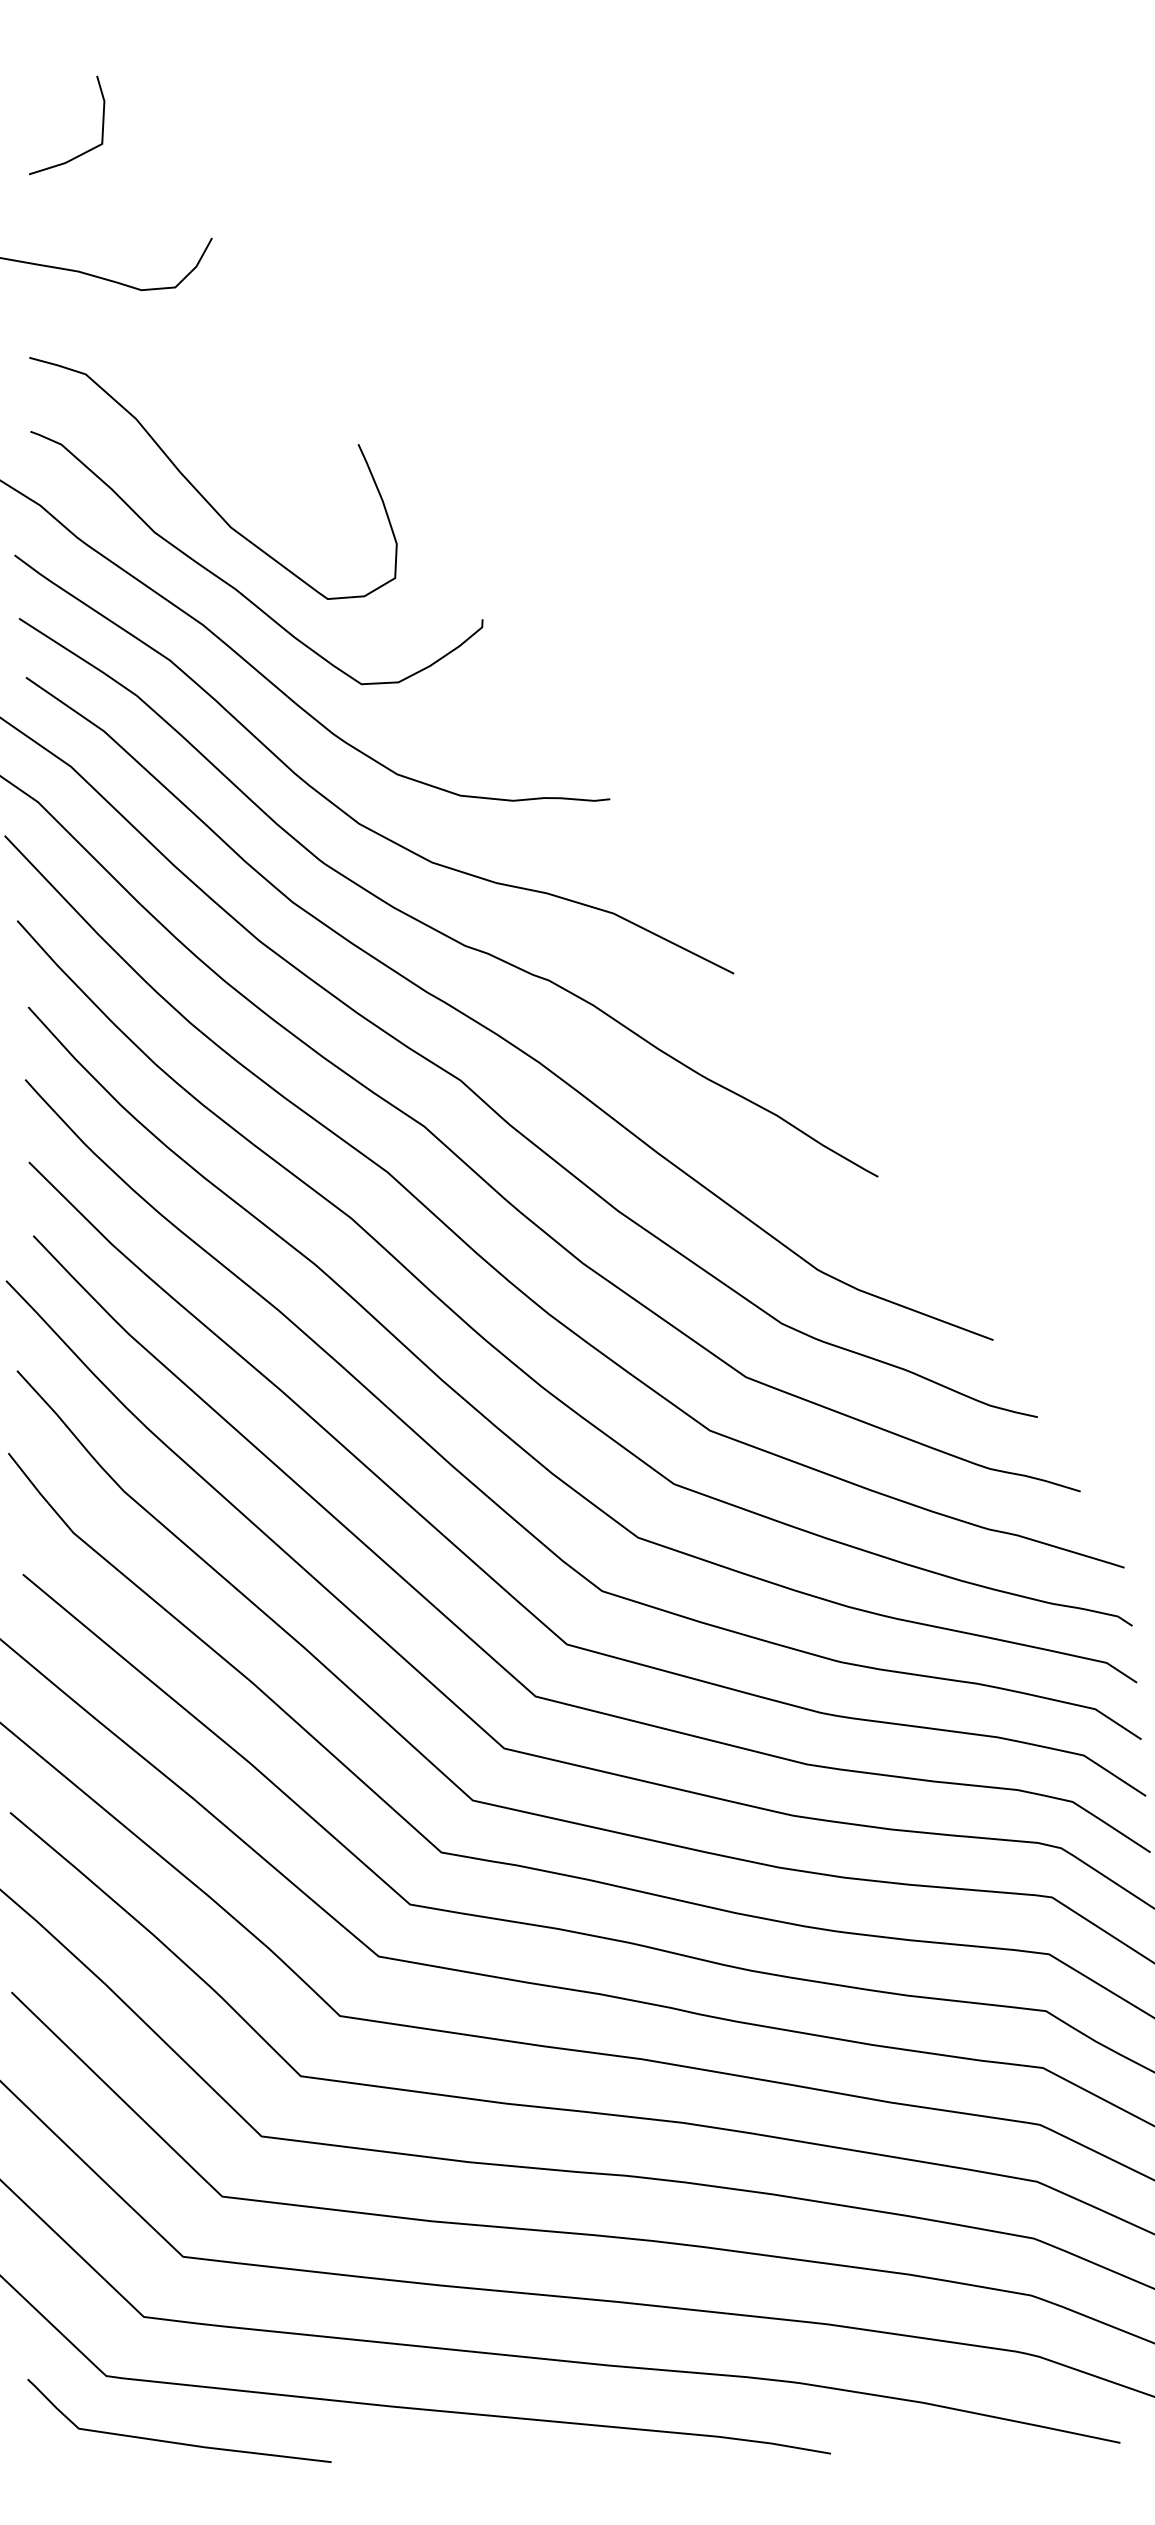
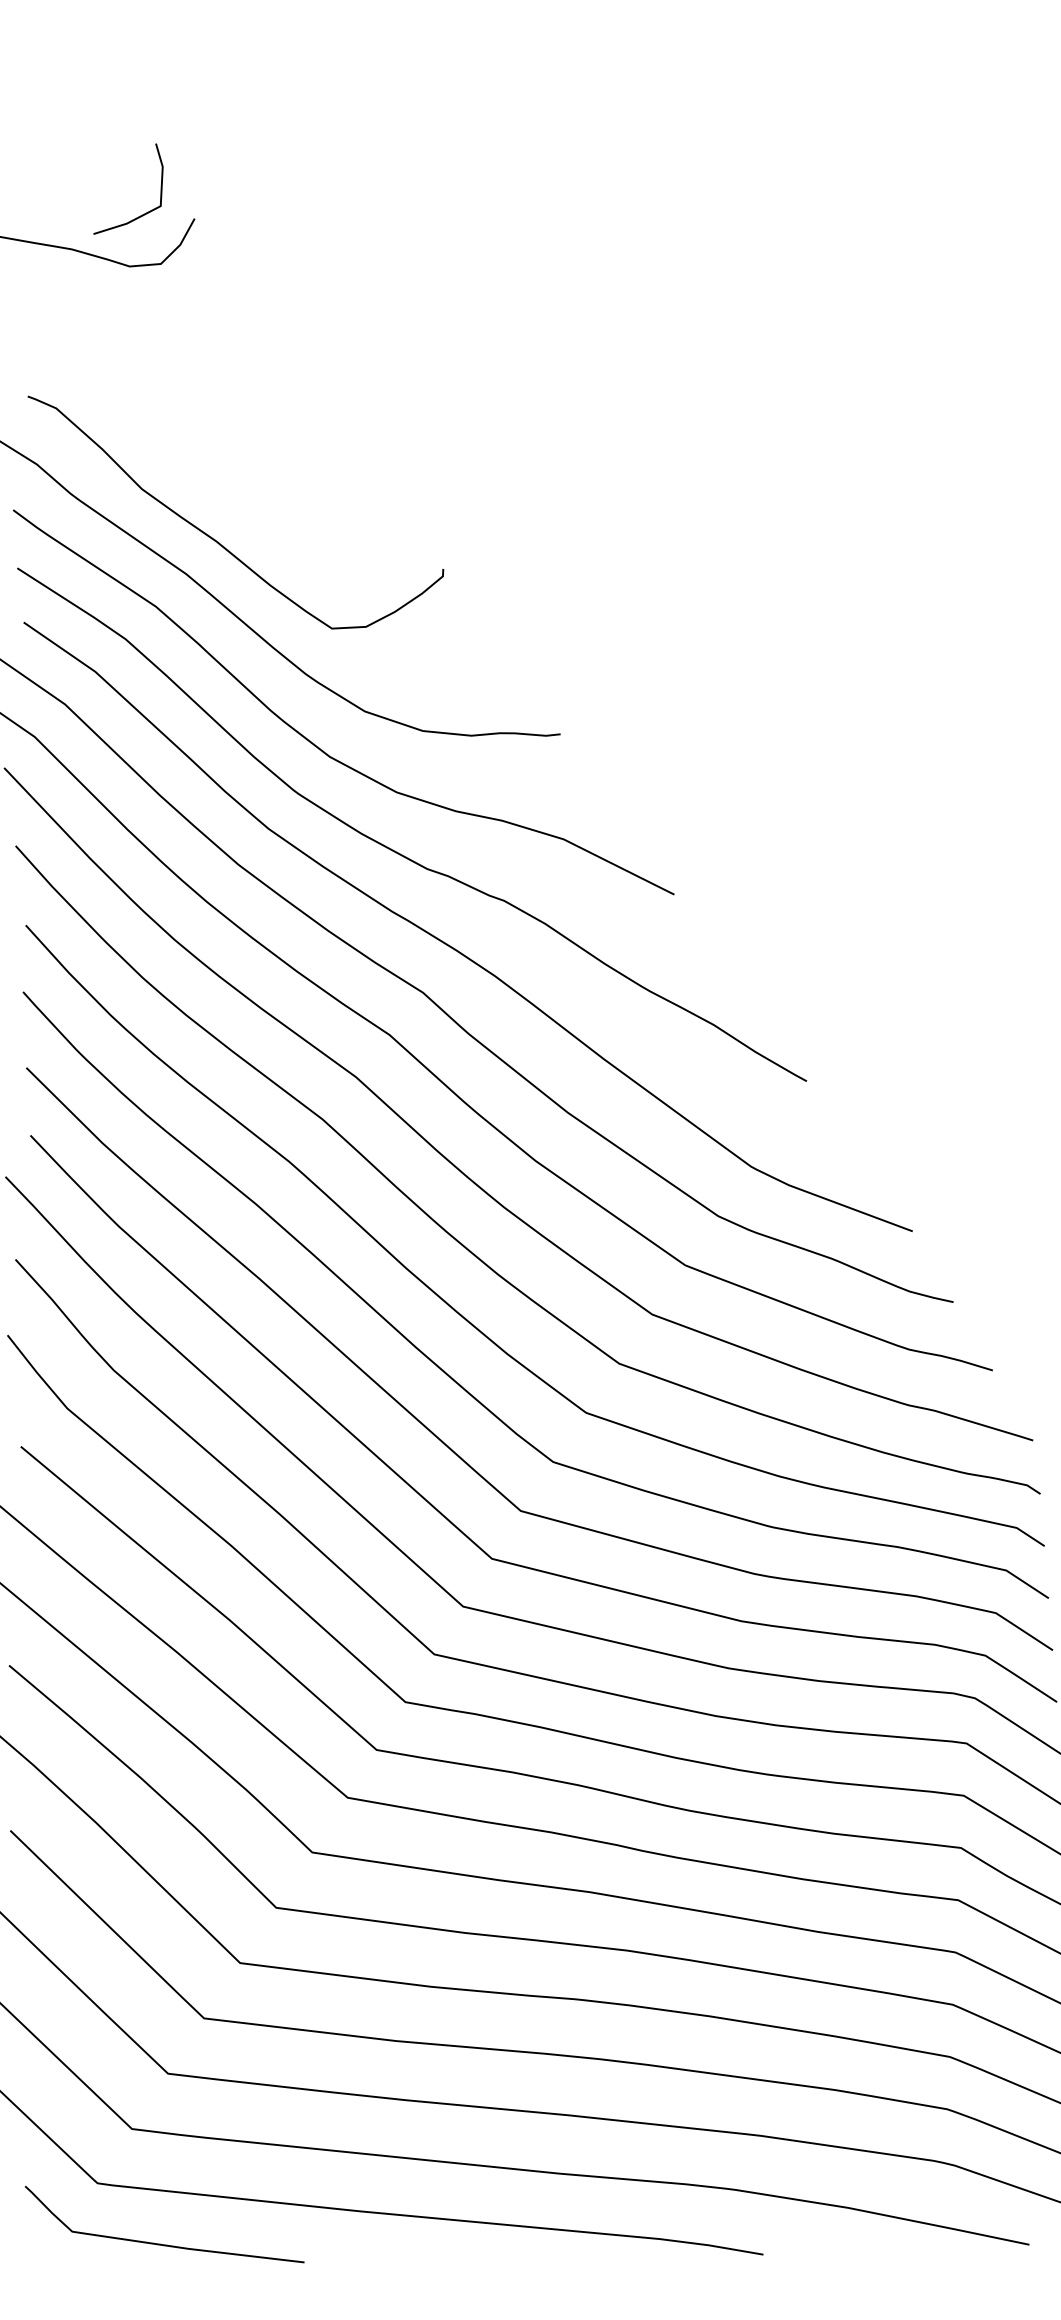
line: (82, 153) -> (142, 214), moved
curve: (198, 490) -> (182, 450), removed

